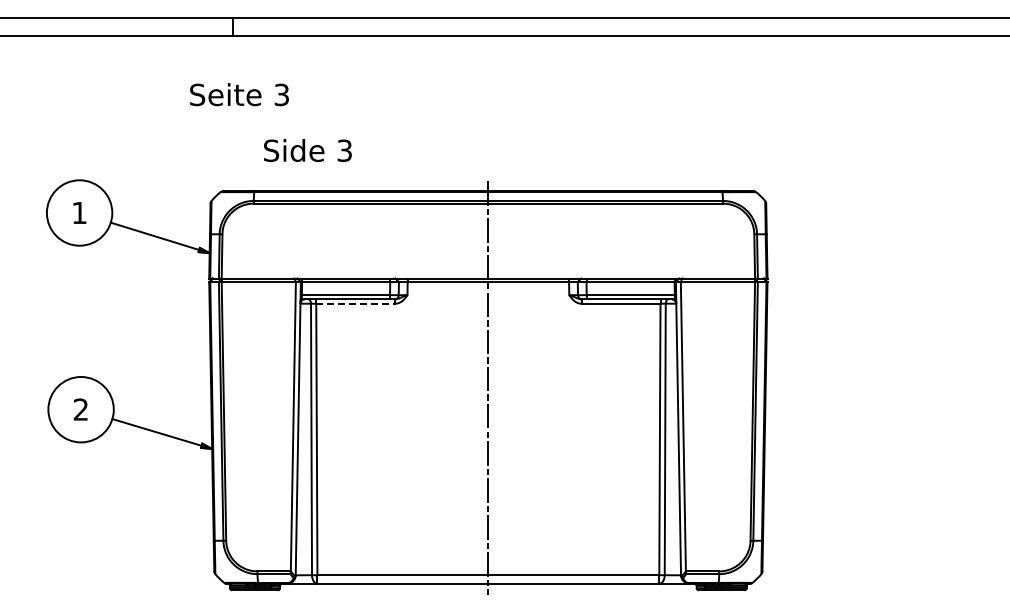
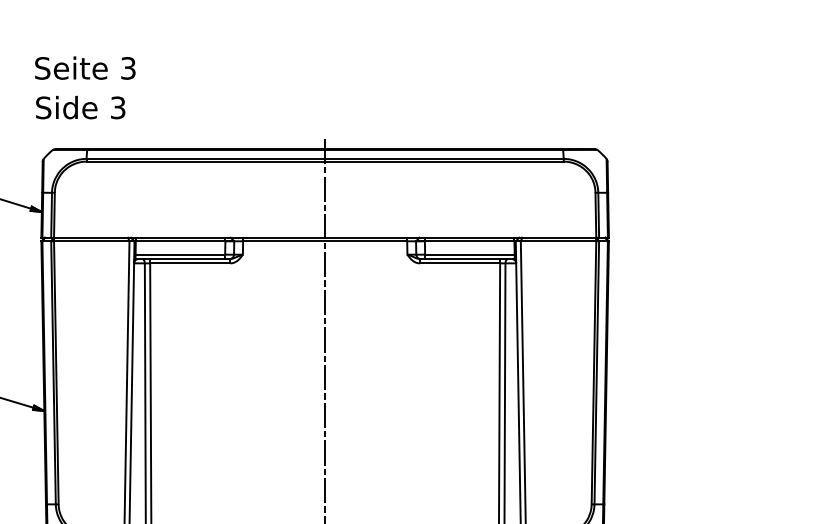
text: (239, 94) -> (85, 67), moved
text: (307, 150) -> (80, 107), moved
line: (356, 303) -> (191, 263), dashed -> solid

